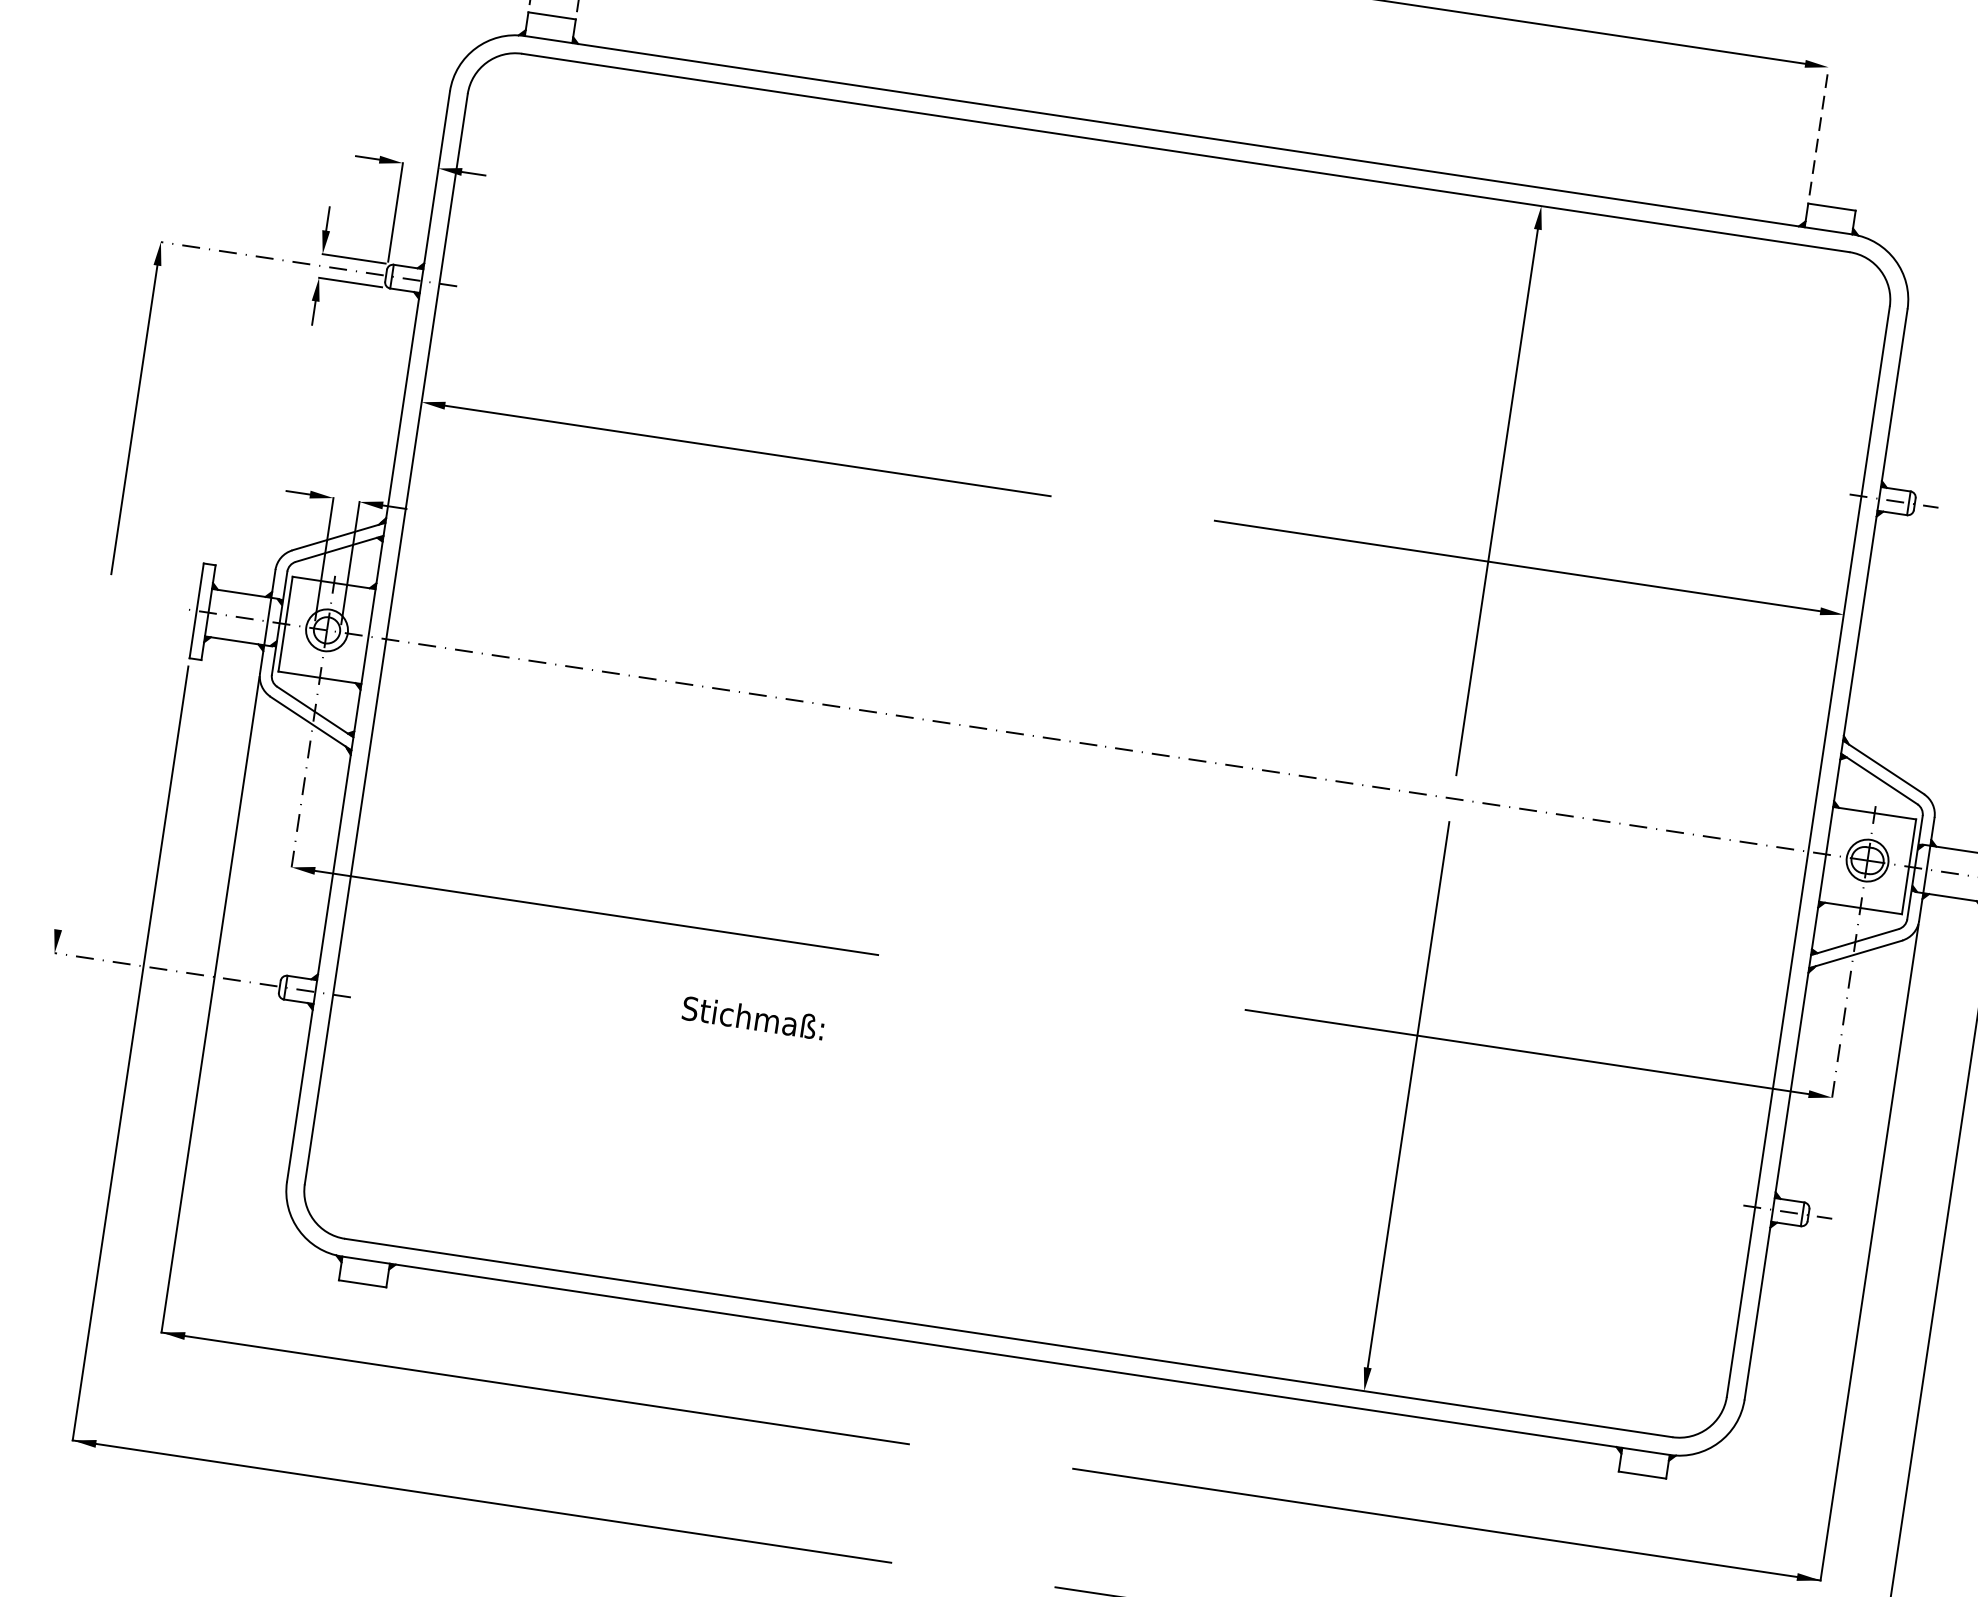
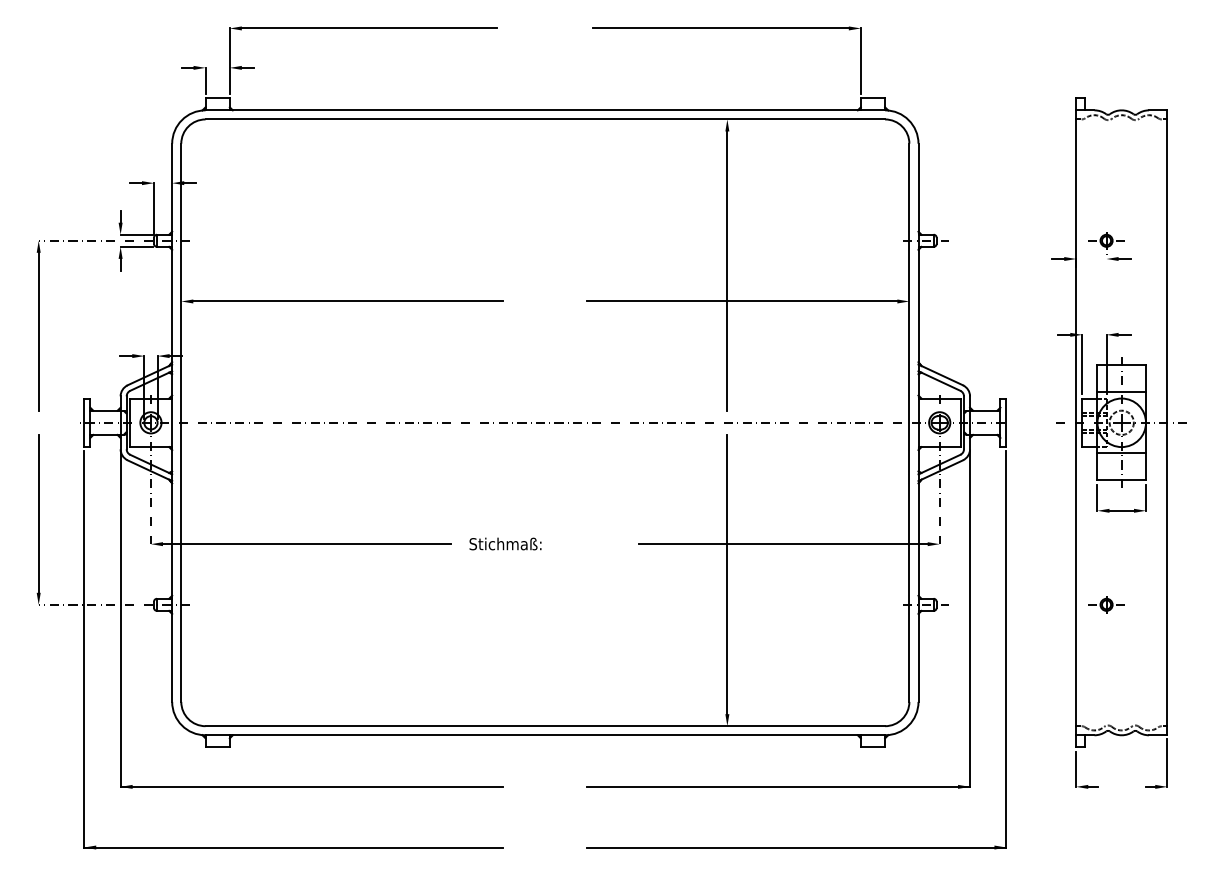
line: (1818, 131) -> (860, 61), dashed -> solid
line: (80, 774) -> (38, 513), added
text: (753, 1016) -> (505, 543), moved

